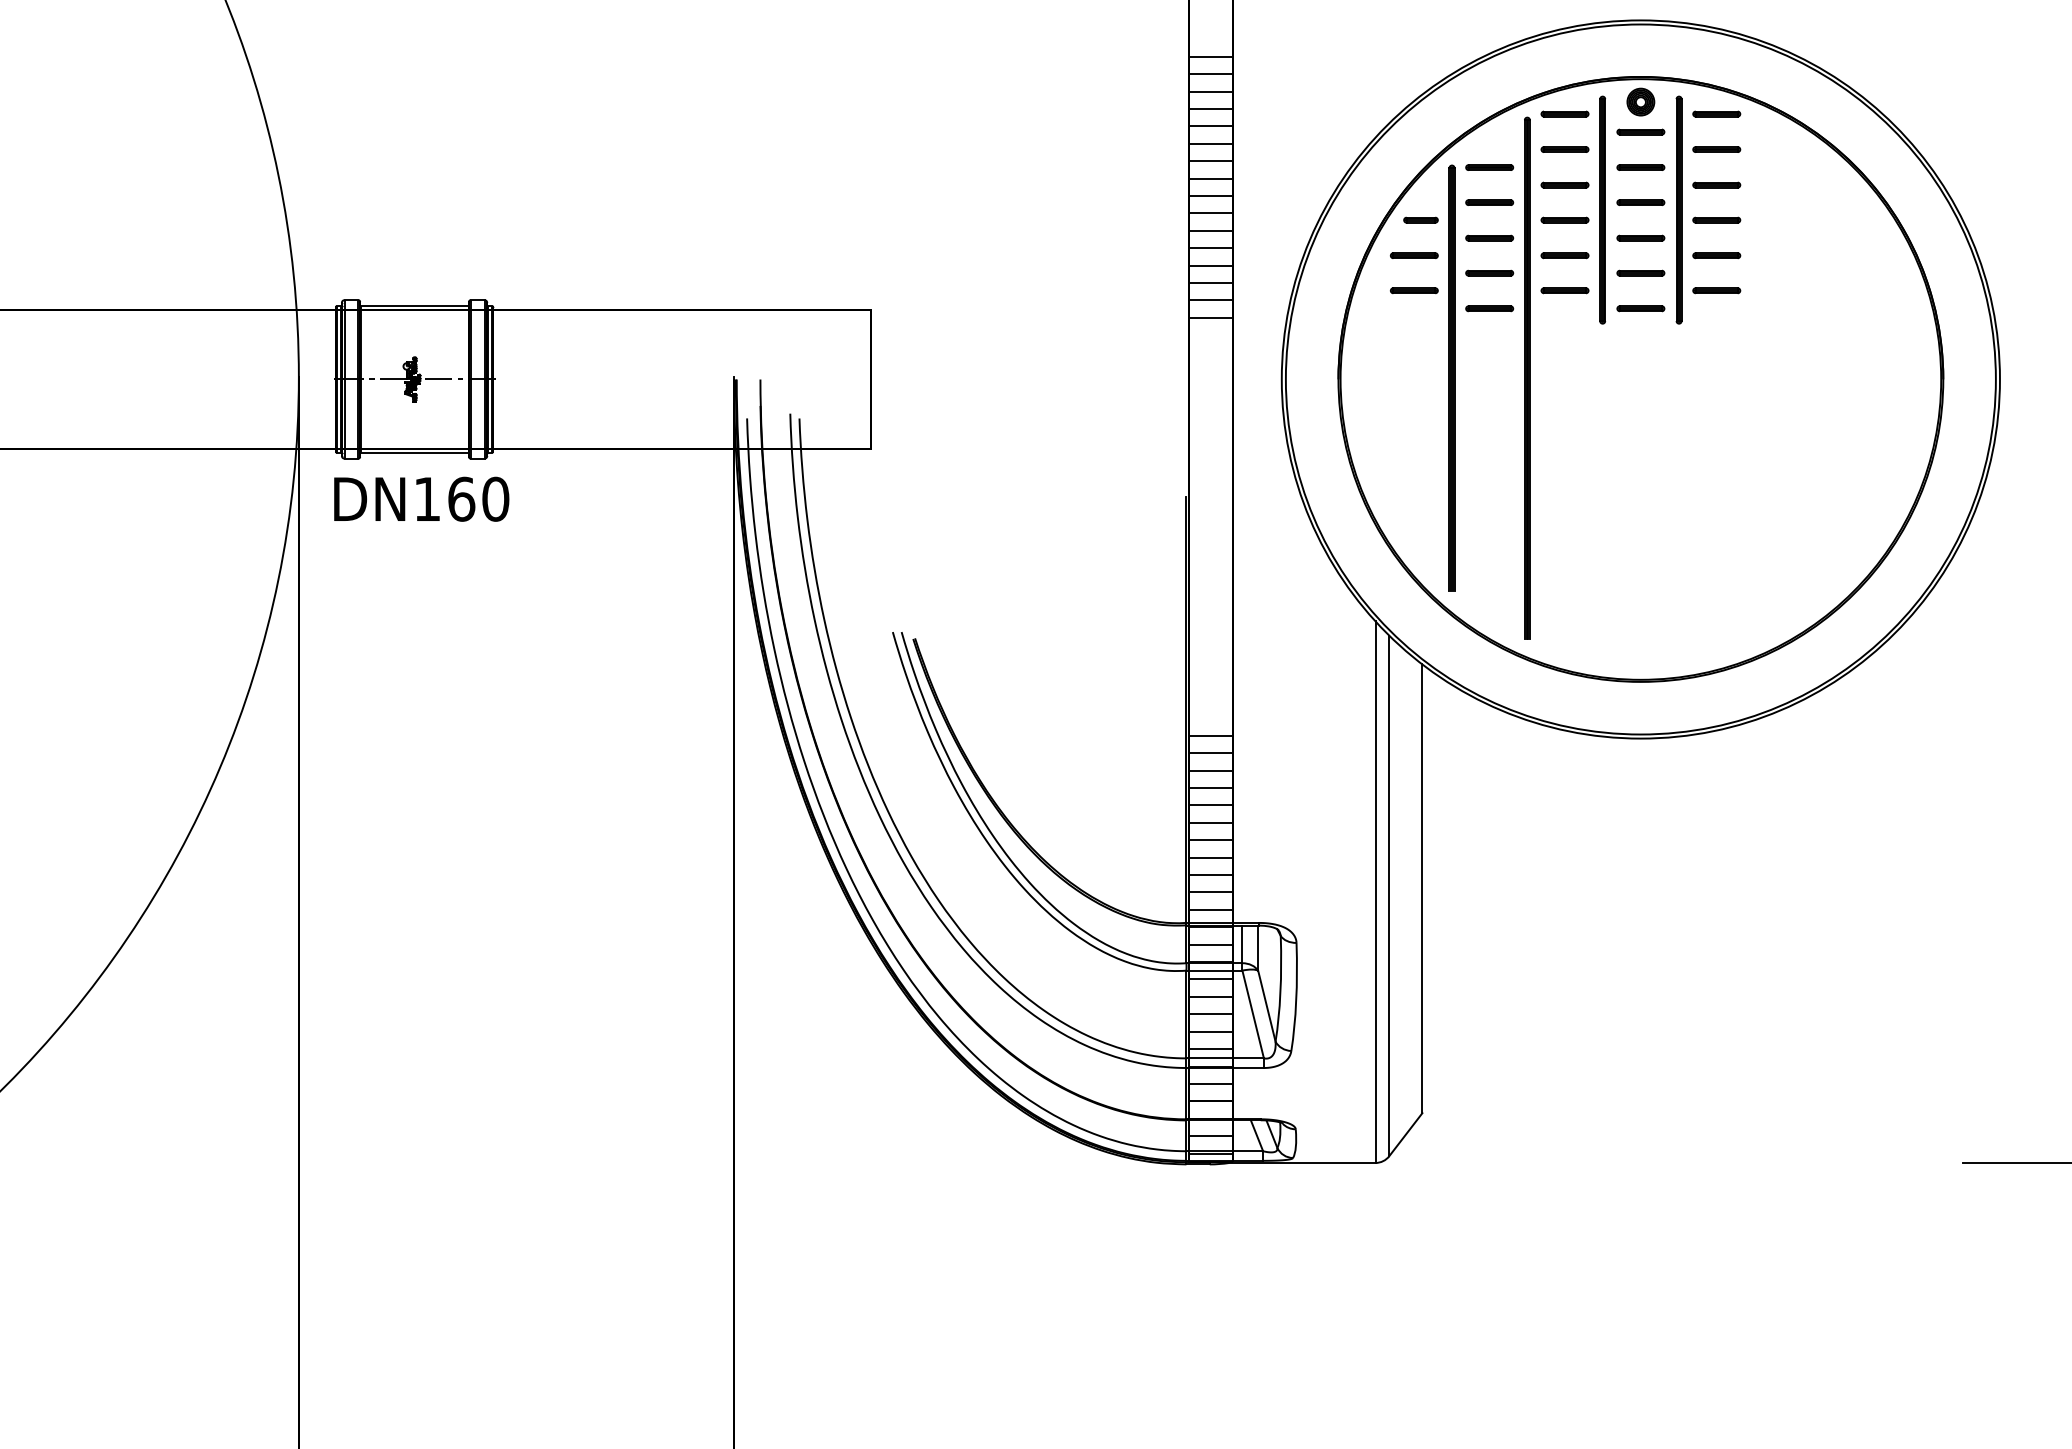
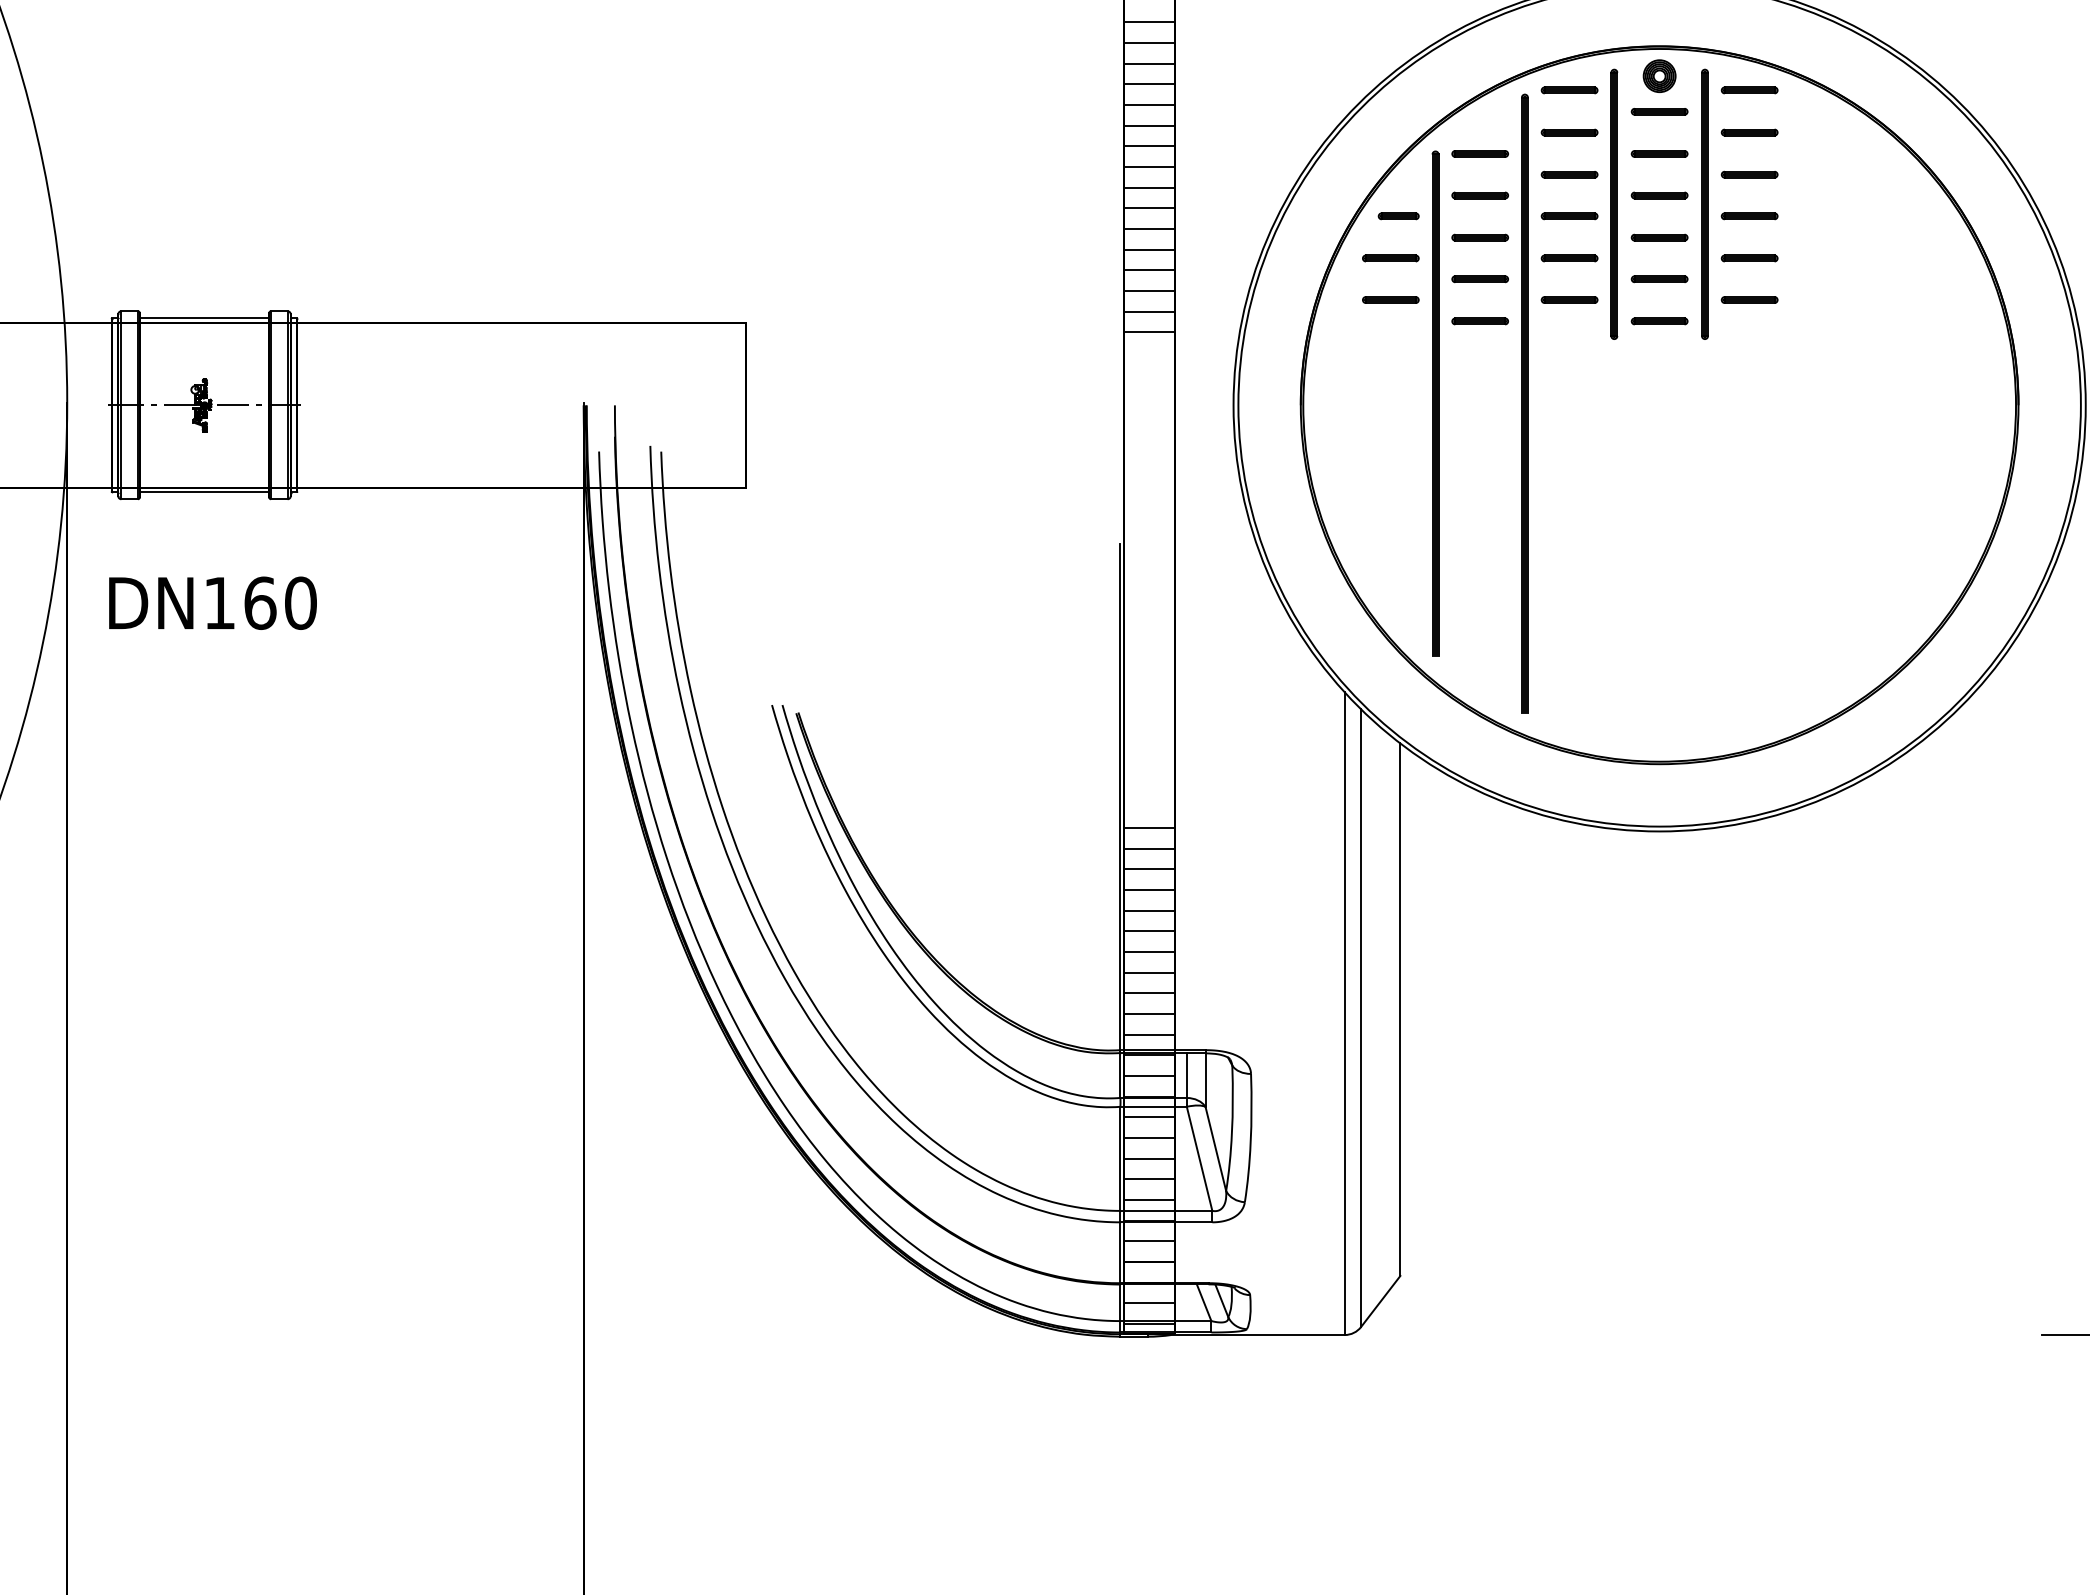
text: (421, 498) -> (212, 602), moved

